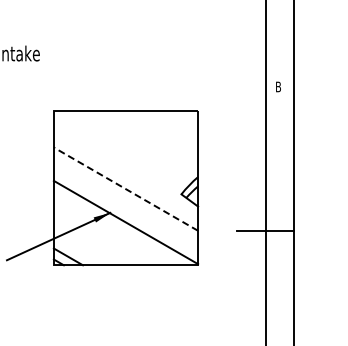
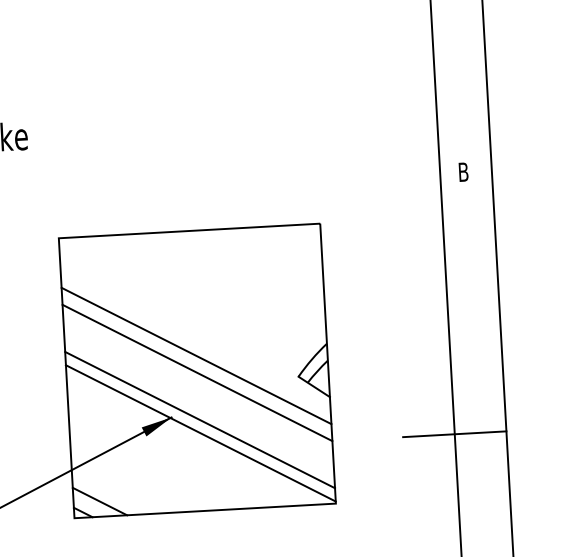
line: (125, 179) -> (195, 355), added
line: (125, 188) -> (196, 371), dashed -> solid
line: (125, 214) -> (199, 418), added

